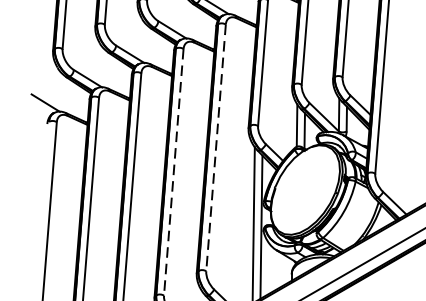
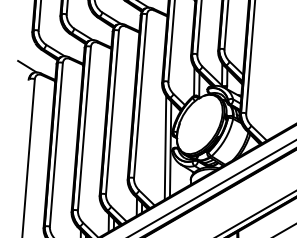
line: (216, 147) -> (140, 96), dashed -> solid
line: (173, 173) -> (112, 113), dashed -> solid

